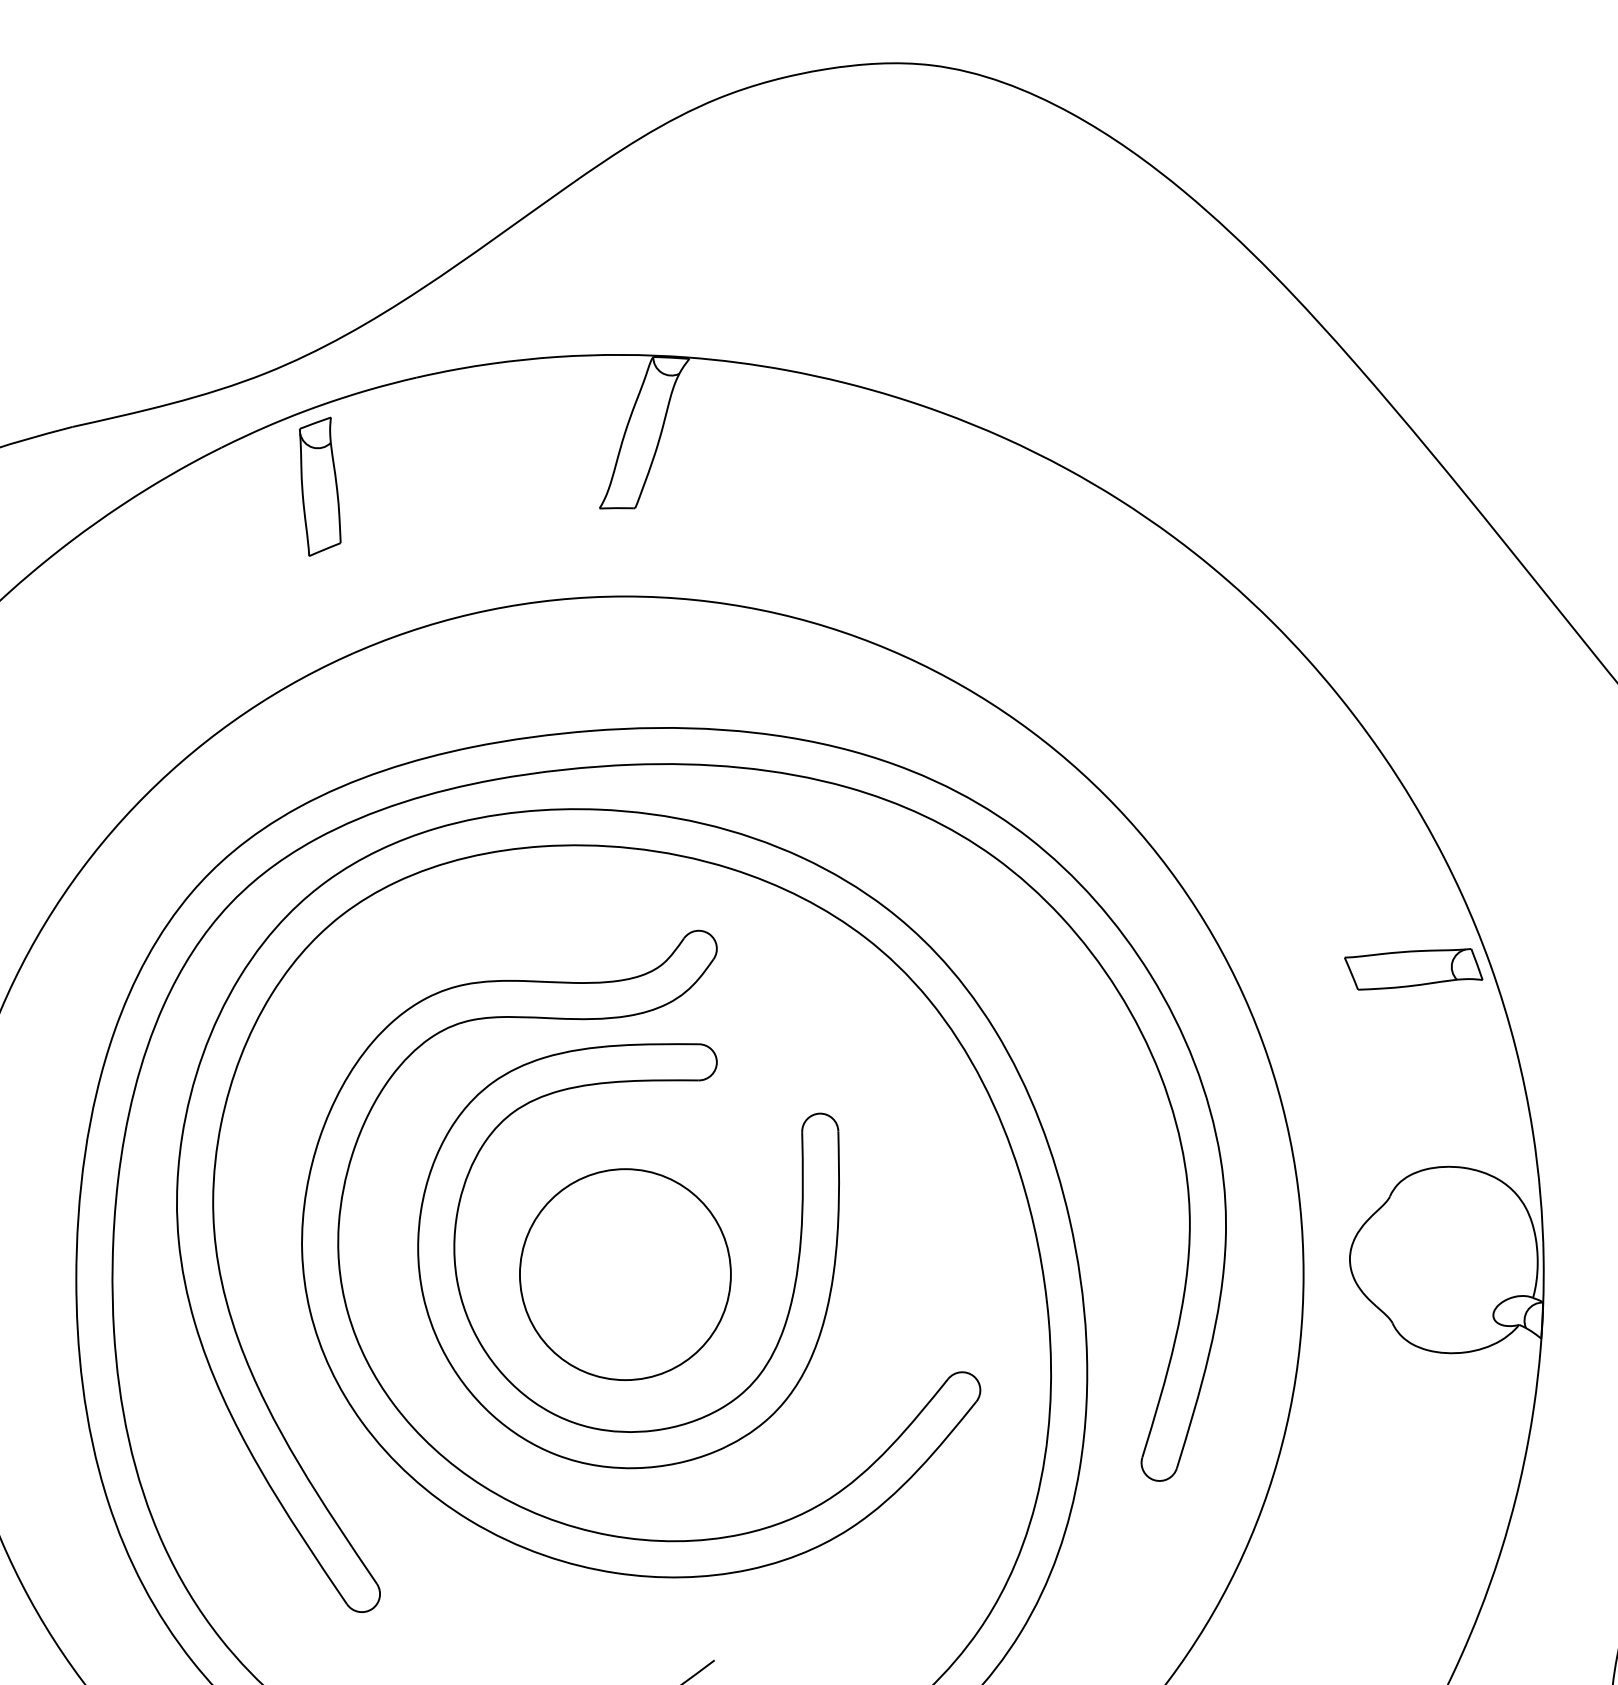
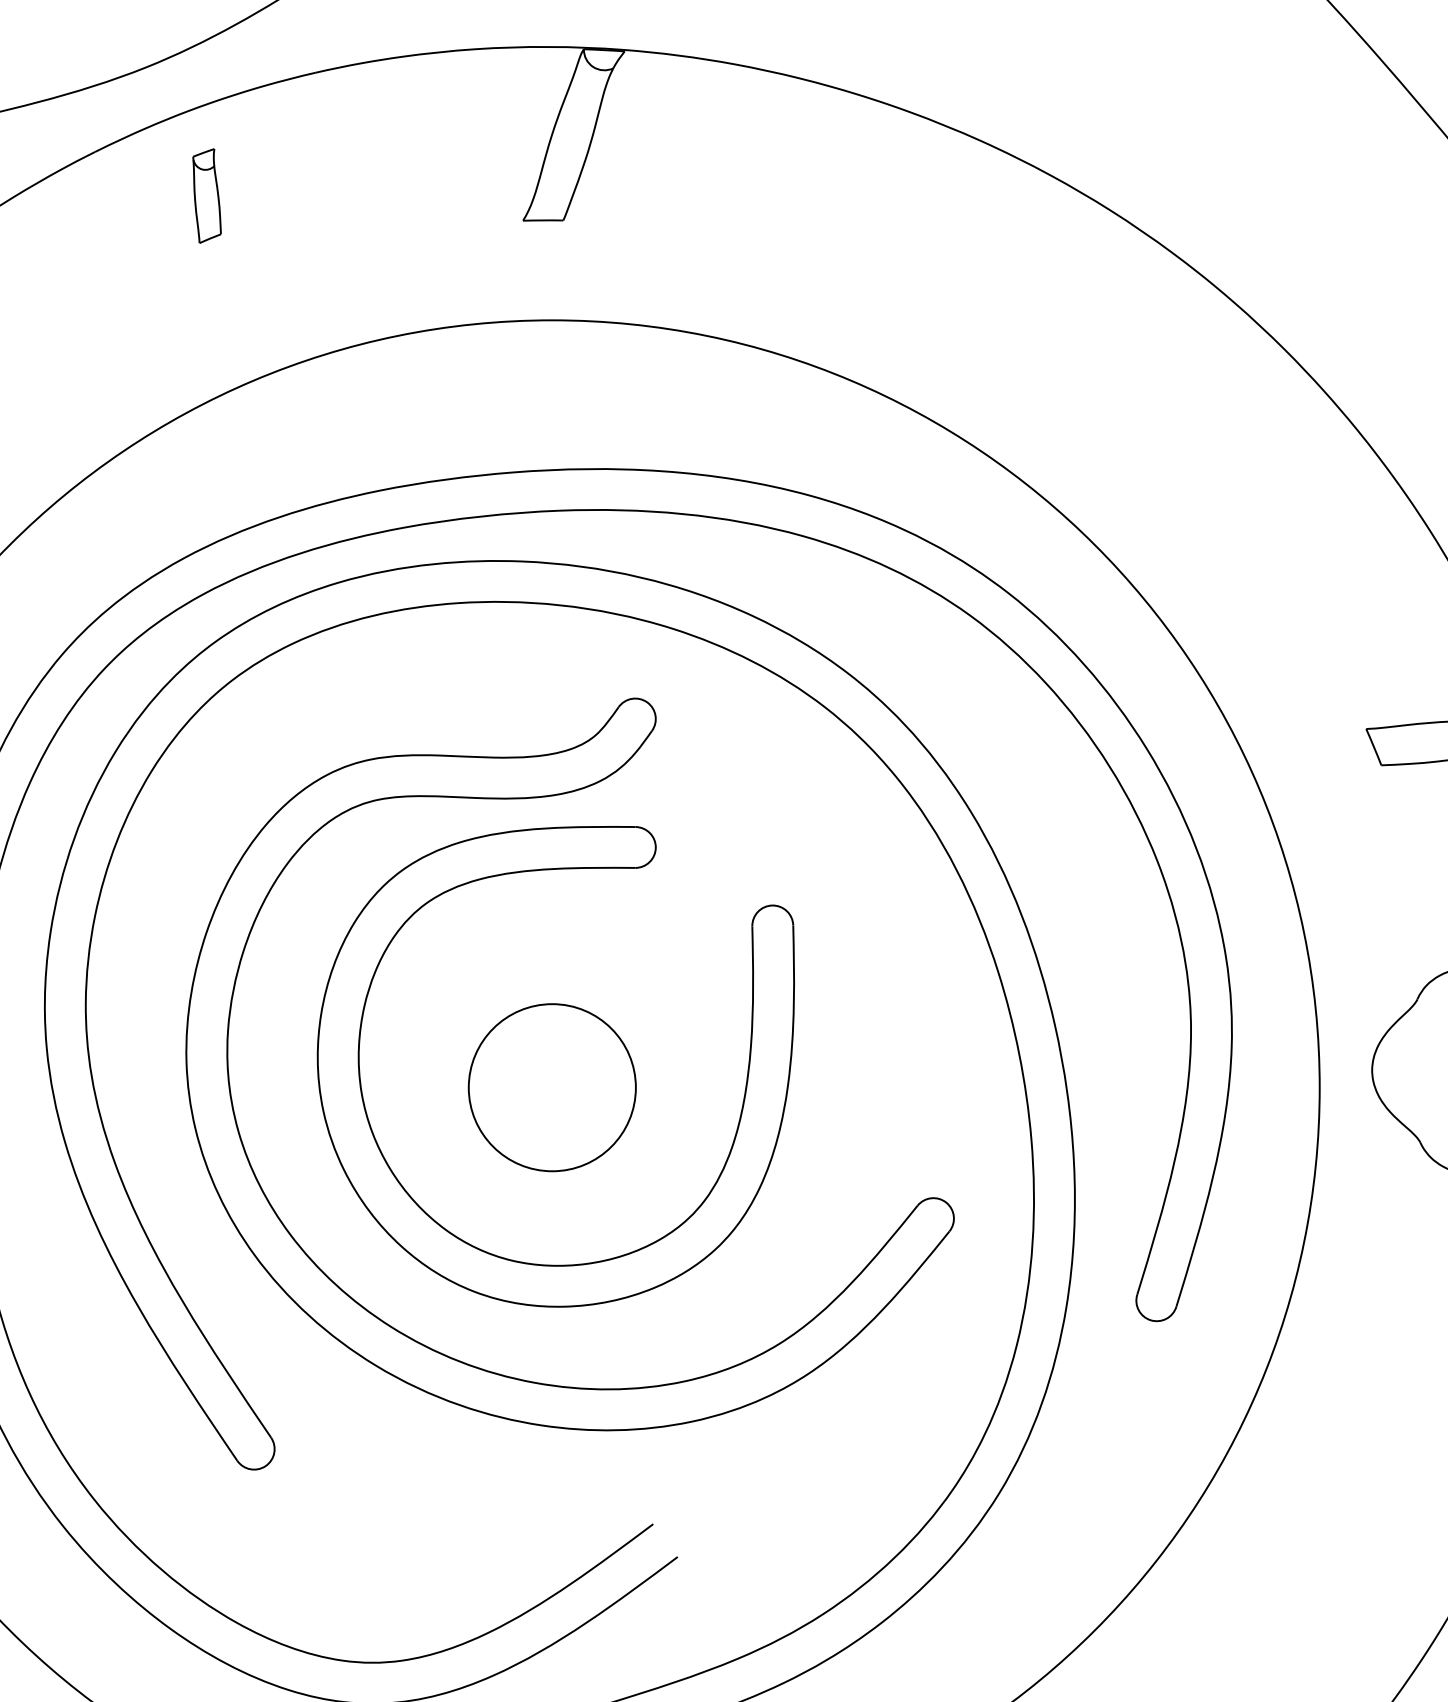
part: (320, 486) -> (207, 195), size x0.6
circle: (624, 1274) -> (551, 1087), size x0.7

